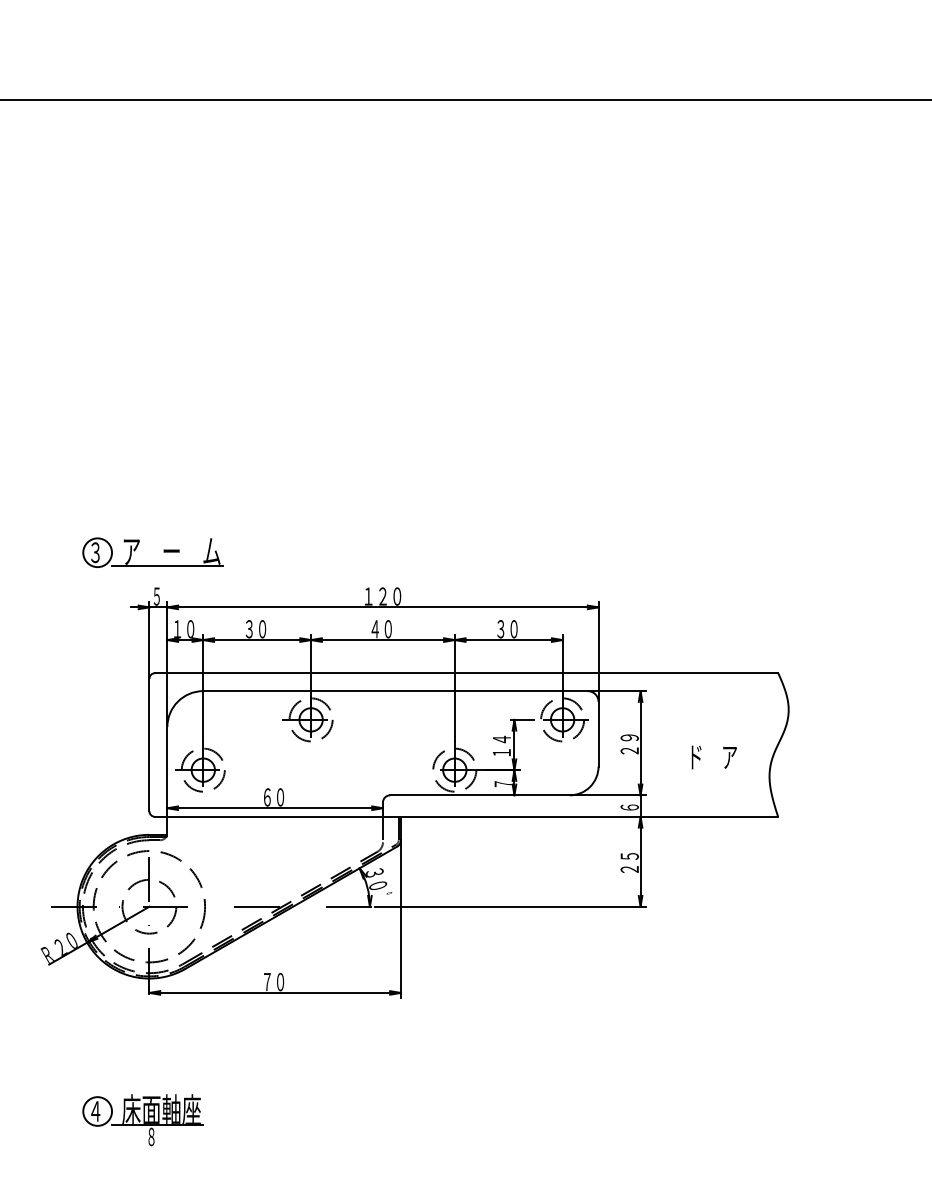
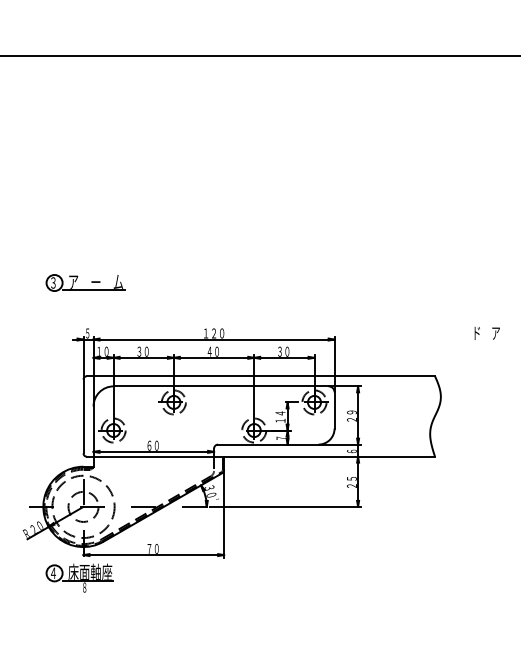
part: (152, 551) -> (85, 282), moved
text: (712, 757) -> (486, 333), moved
part: (142, 1118) -> (79, 577), moved

